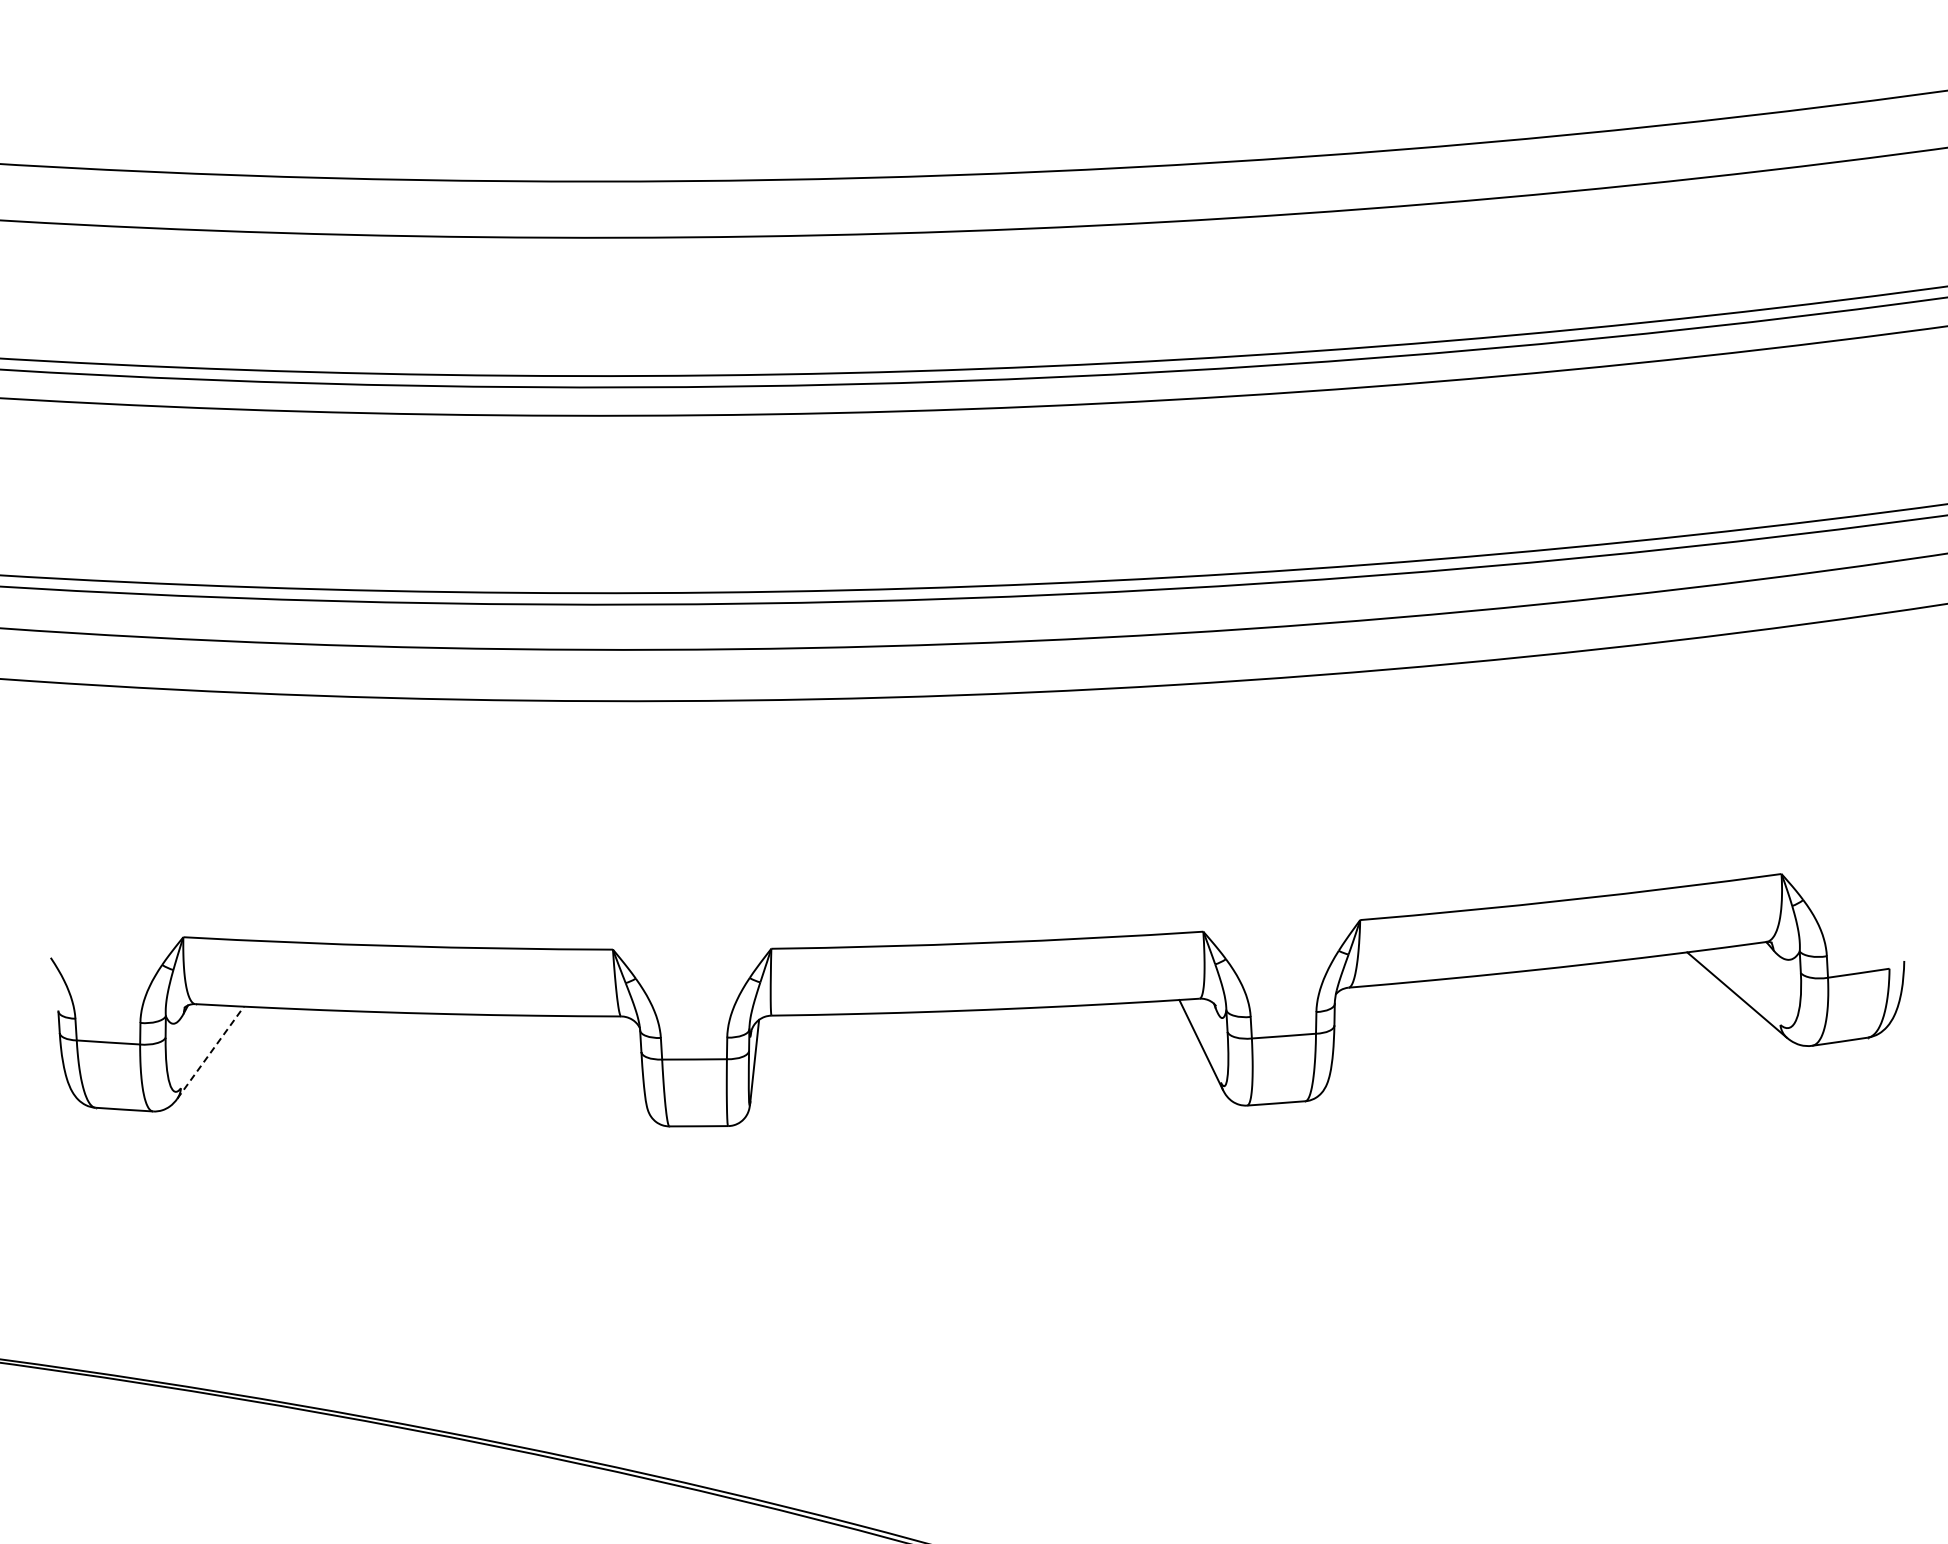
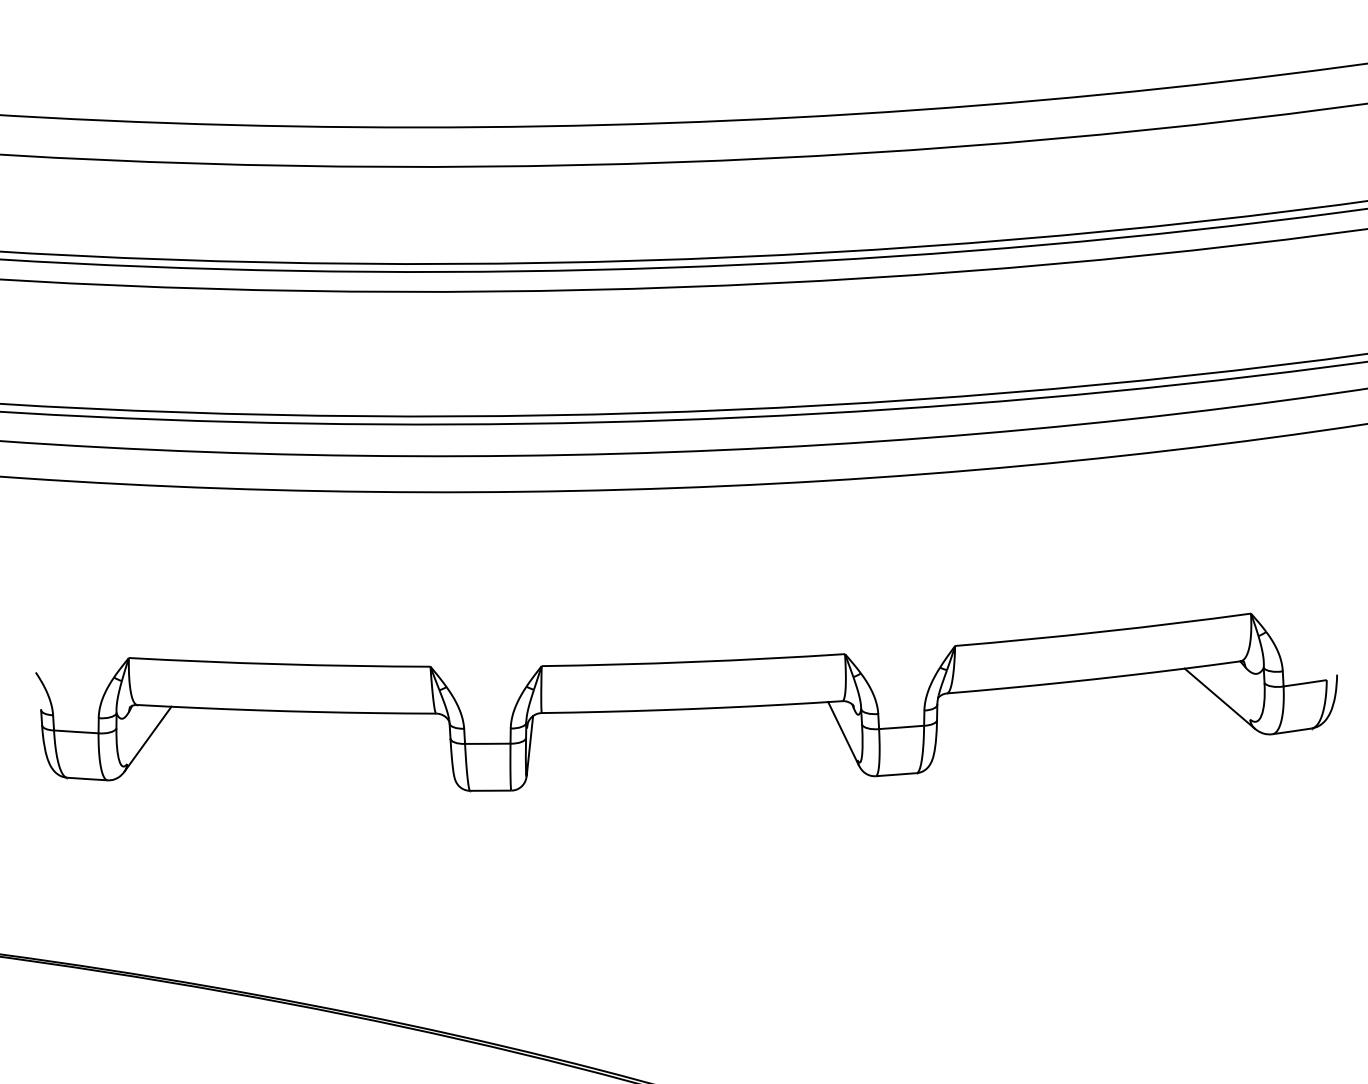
line: (210, 1052) -> (147, 738), dashed -> solid

